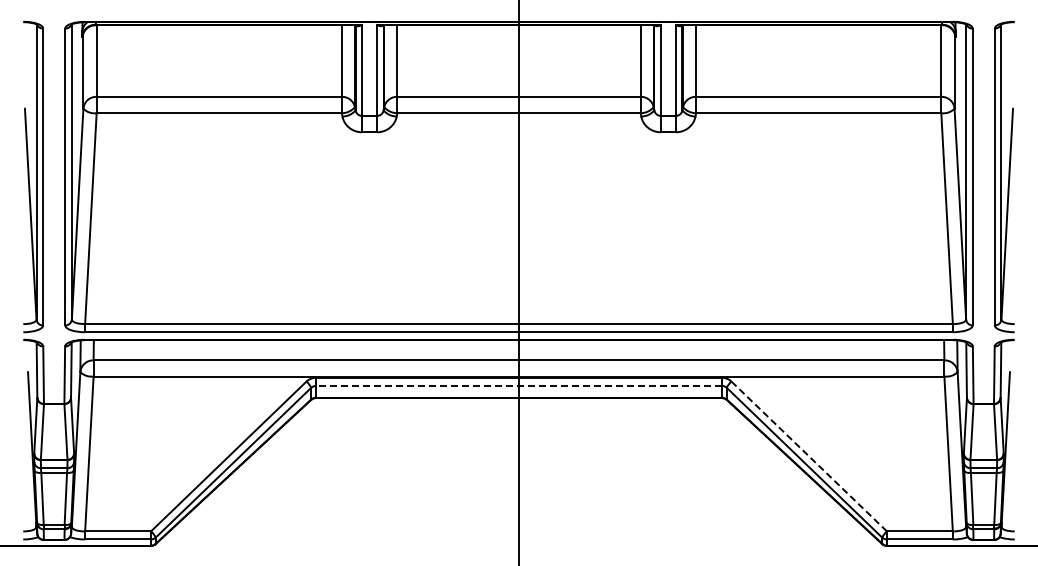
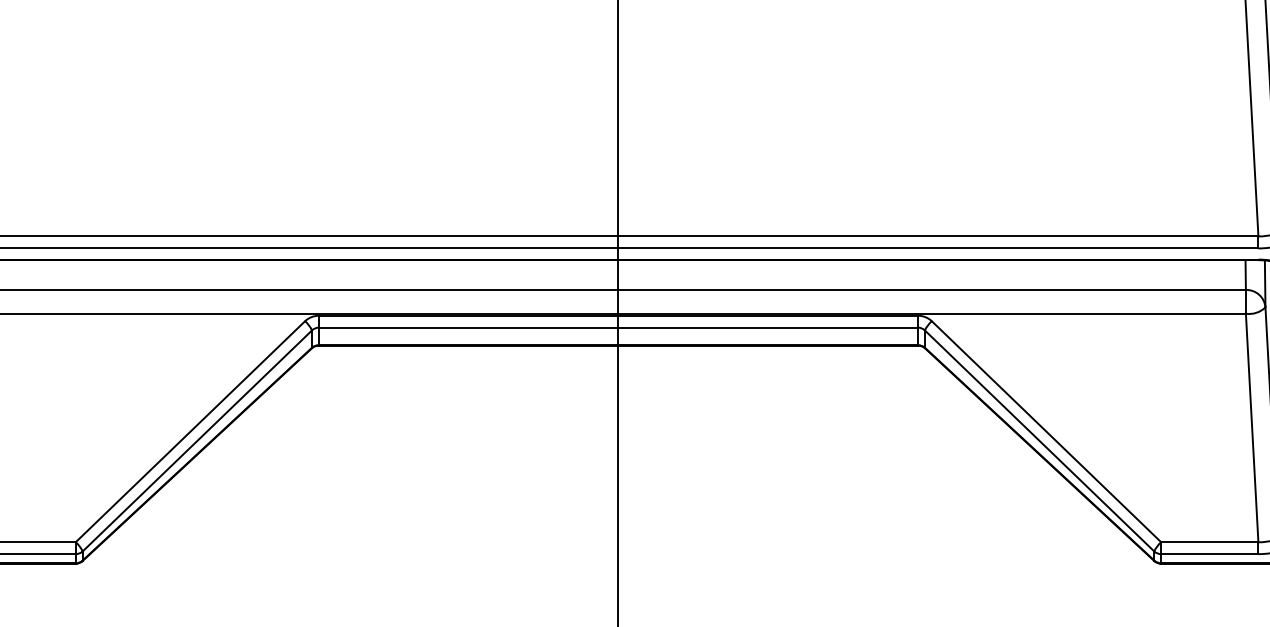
line: (518, 385) -> (617, 327), dashed -> solid
line: (809, 456) -> (1046, 431), dashed -> solid

